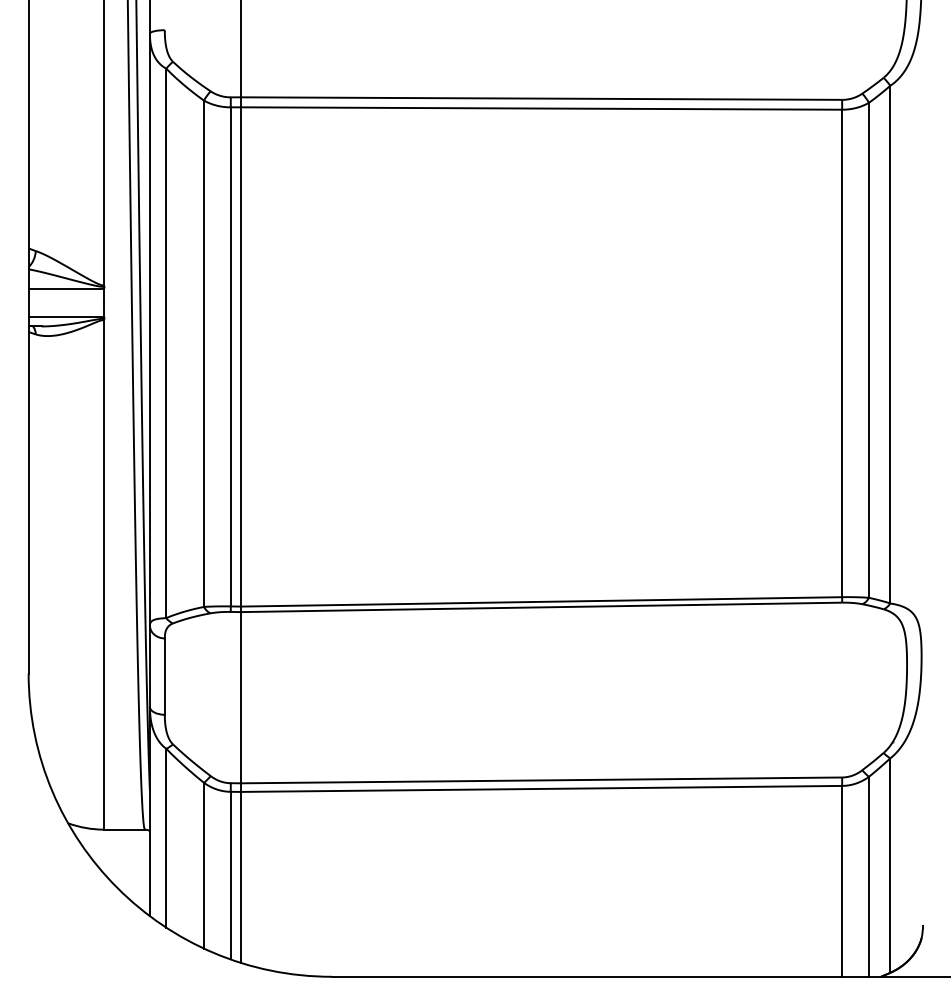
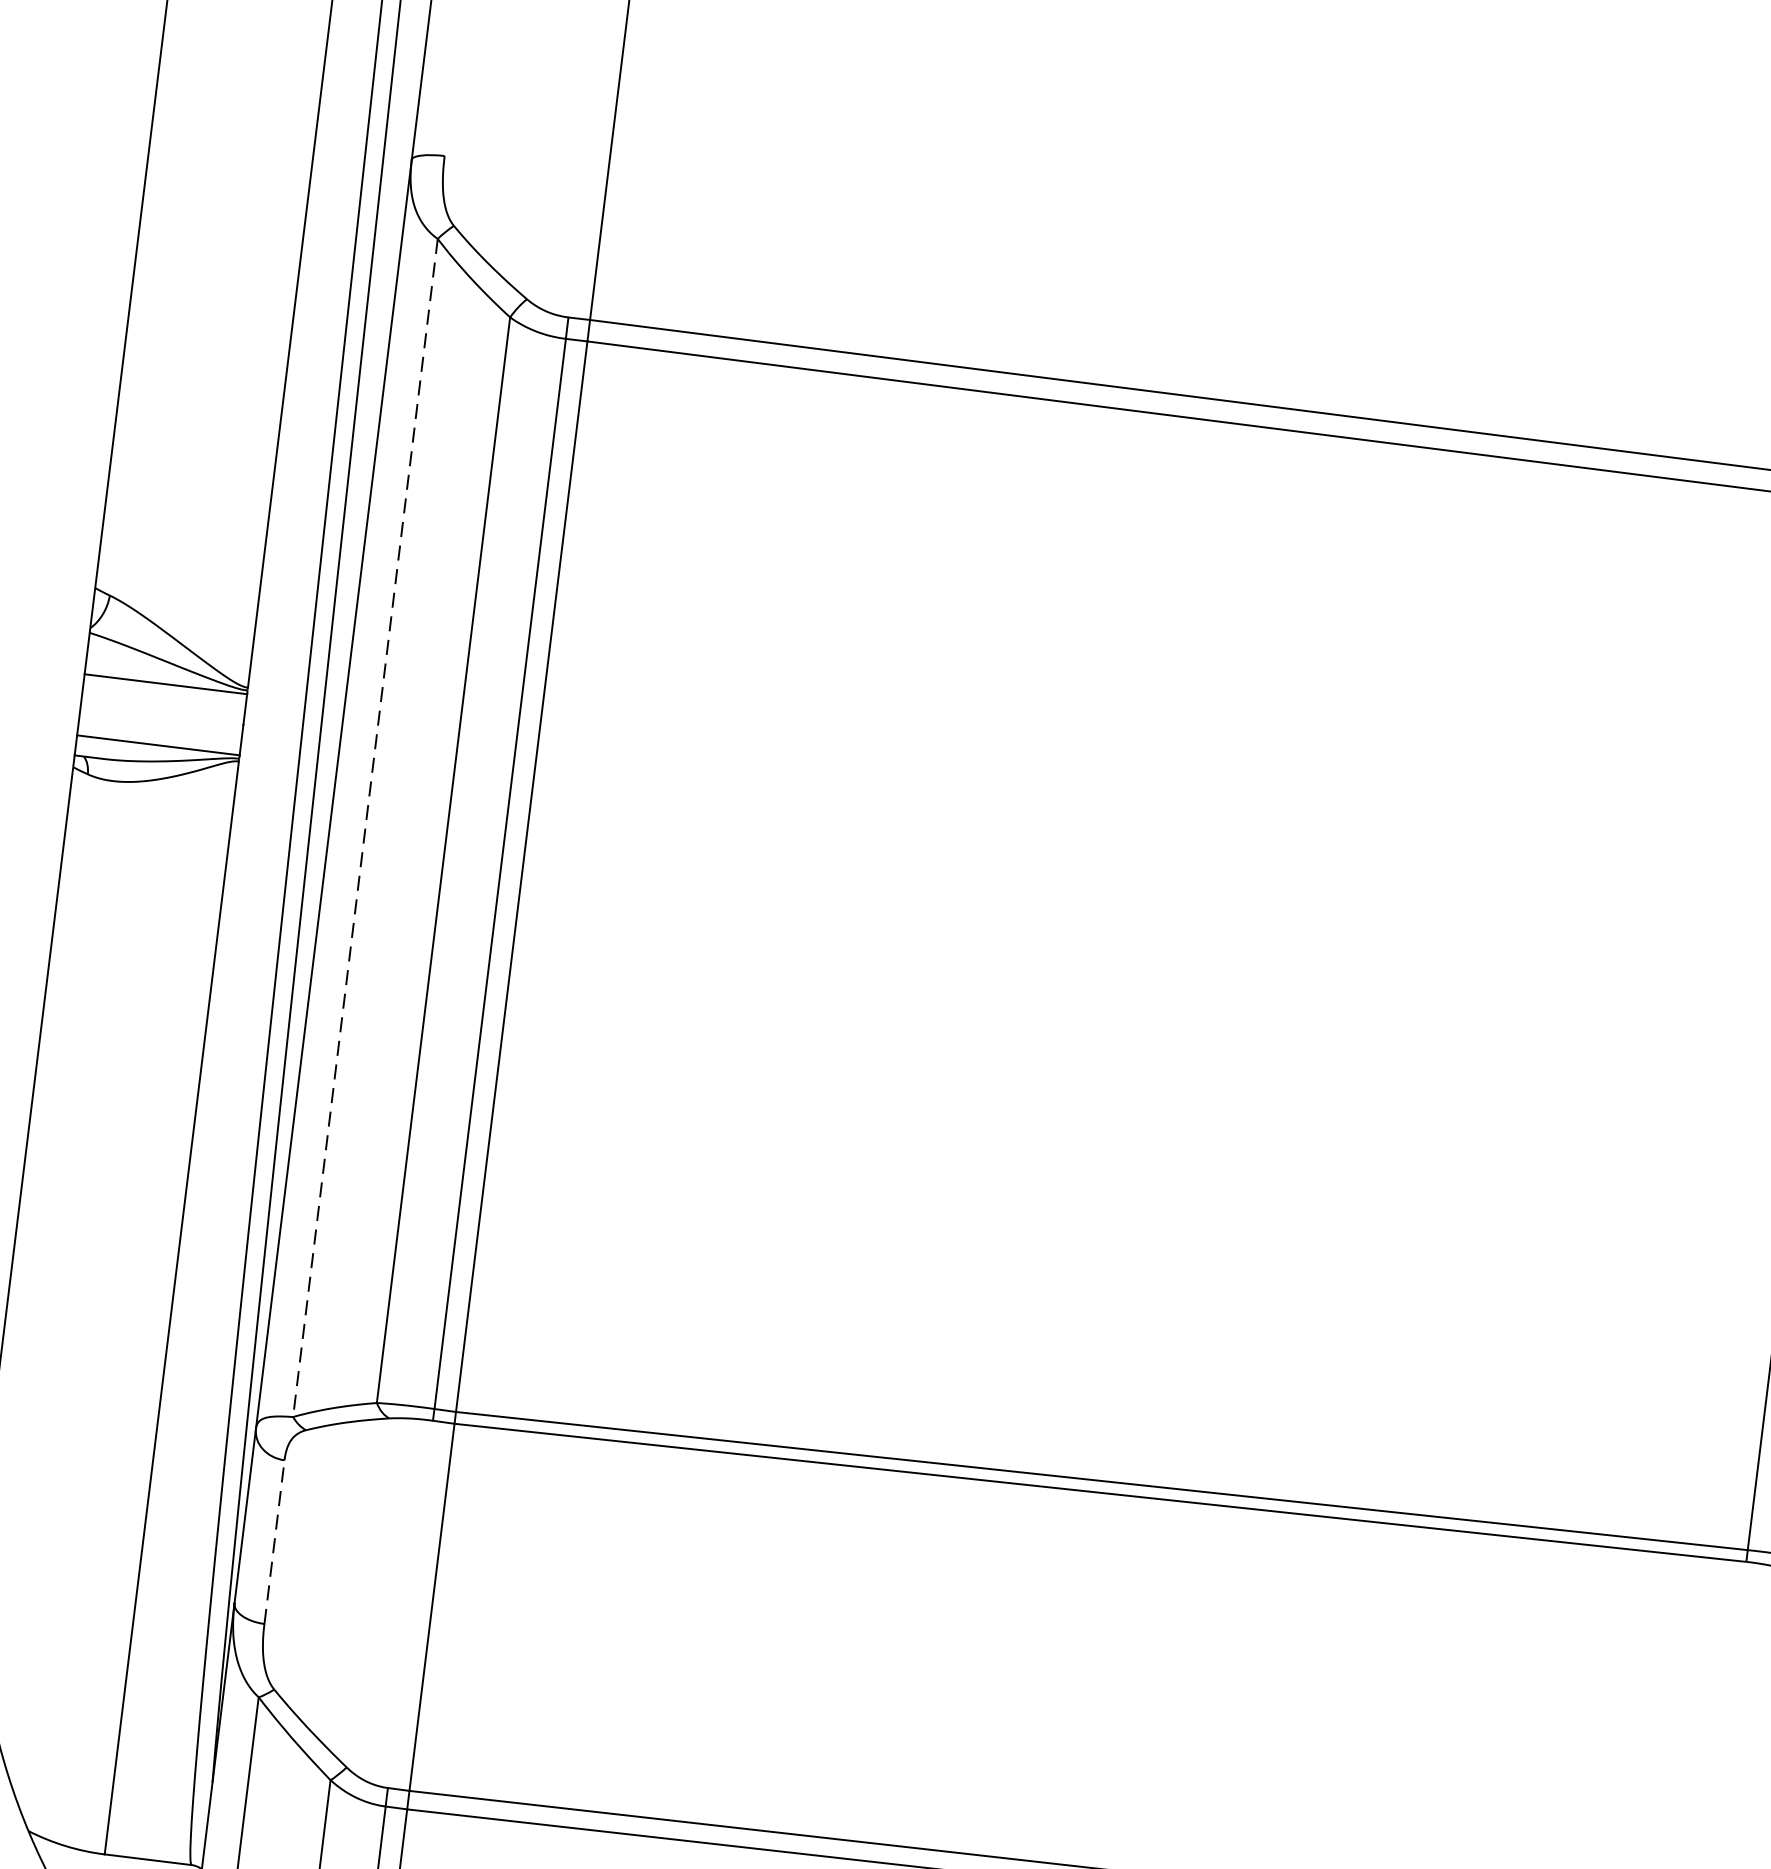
line: (166, 343) -> (365, 828), solid -> dashed
line: (164, 676) -> (273, 1541), solid -> dashed

